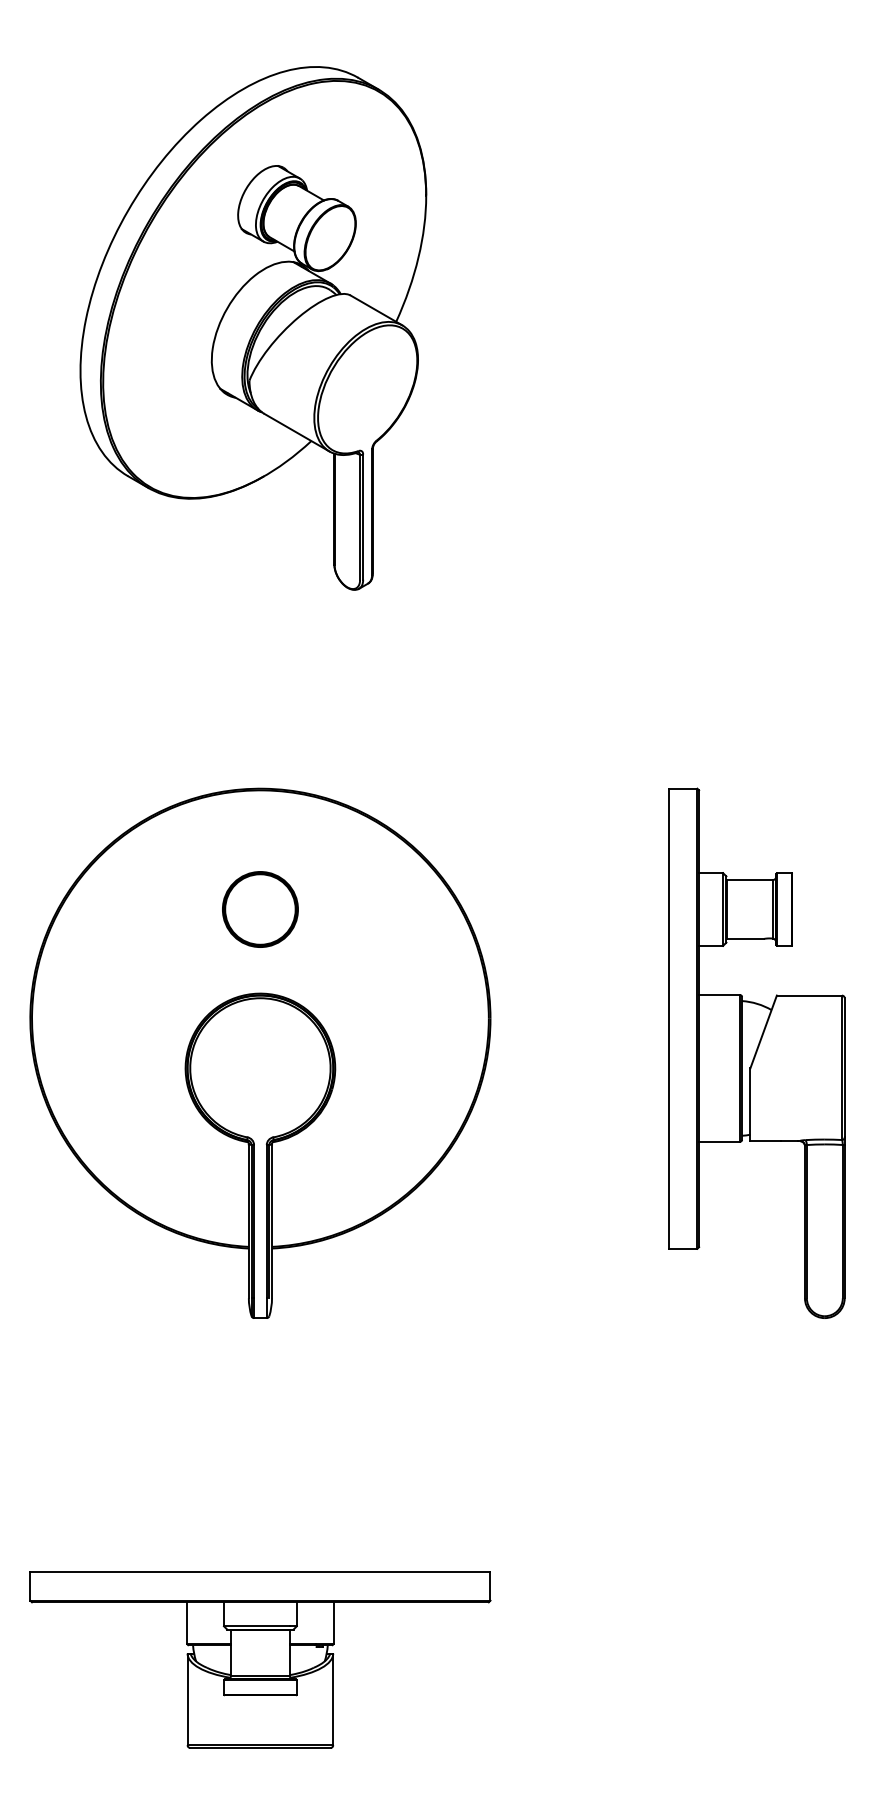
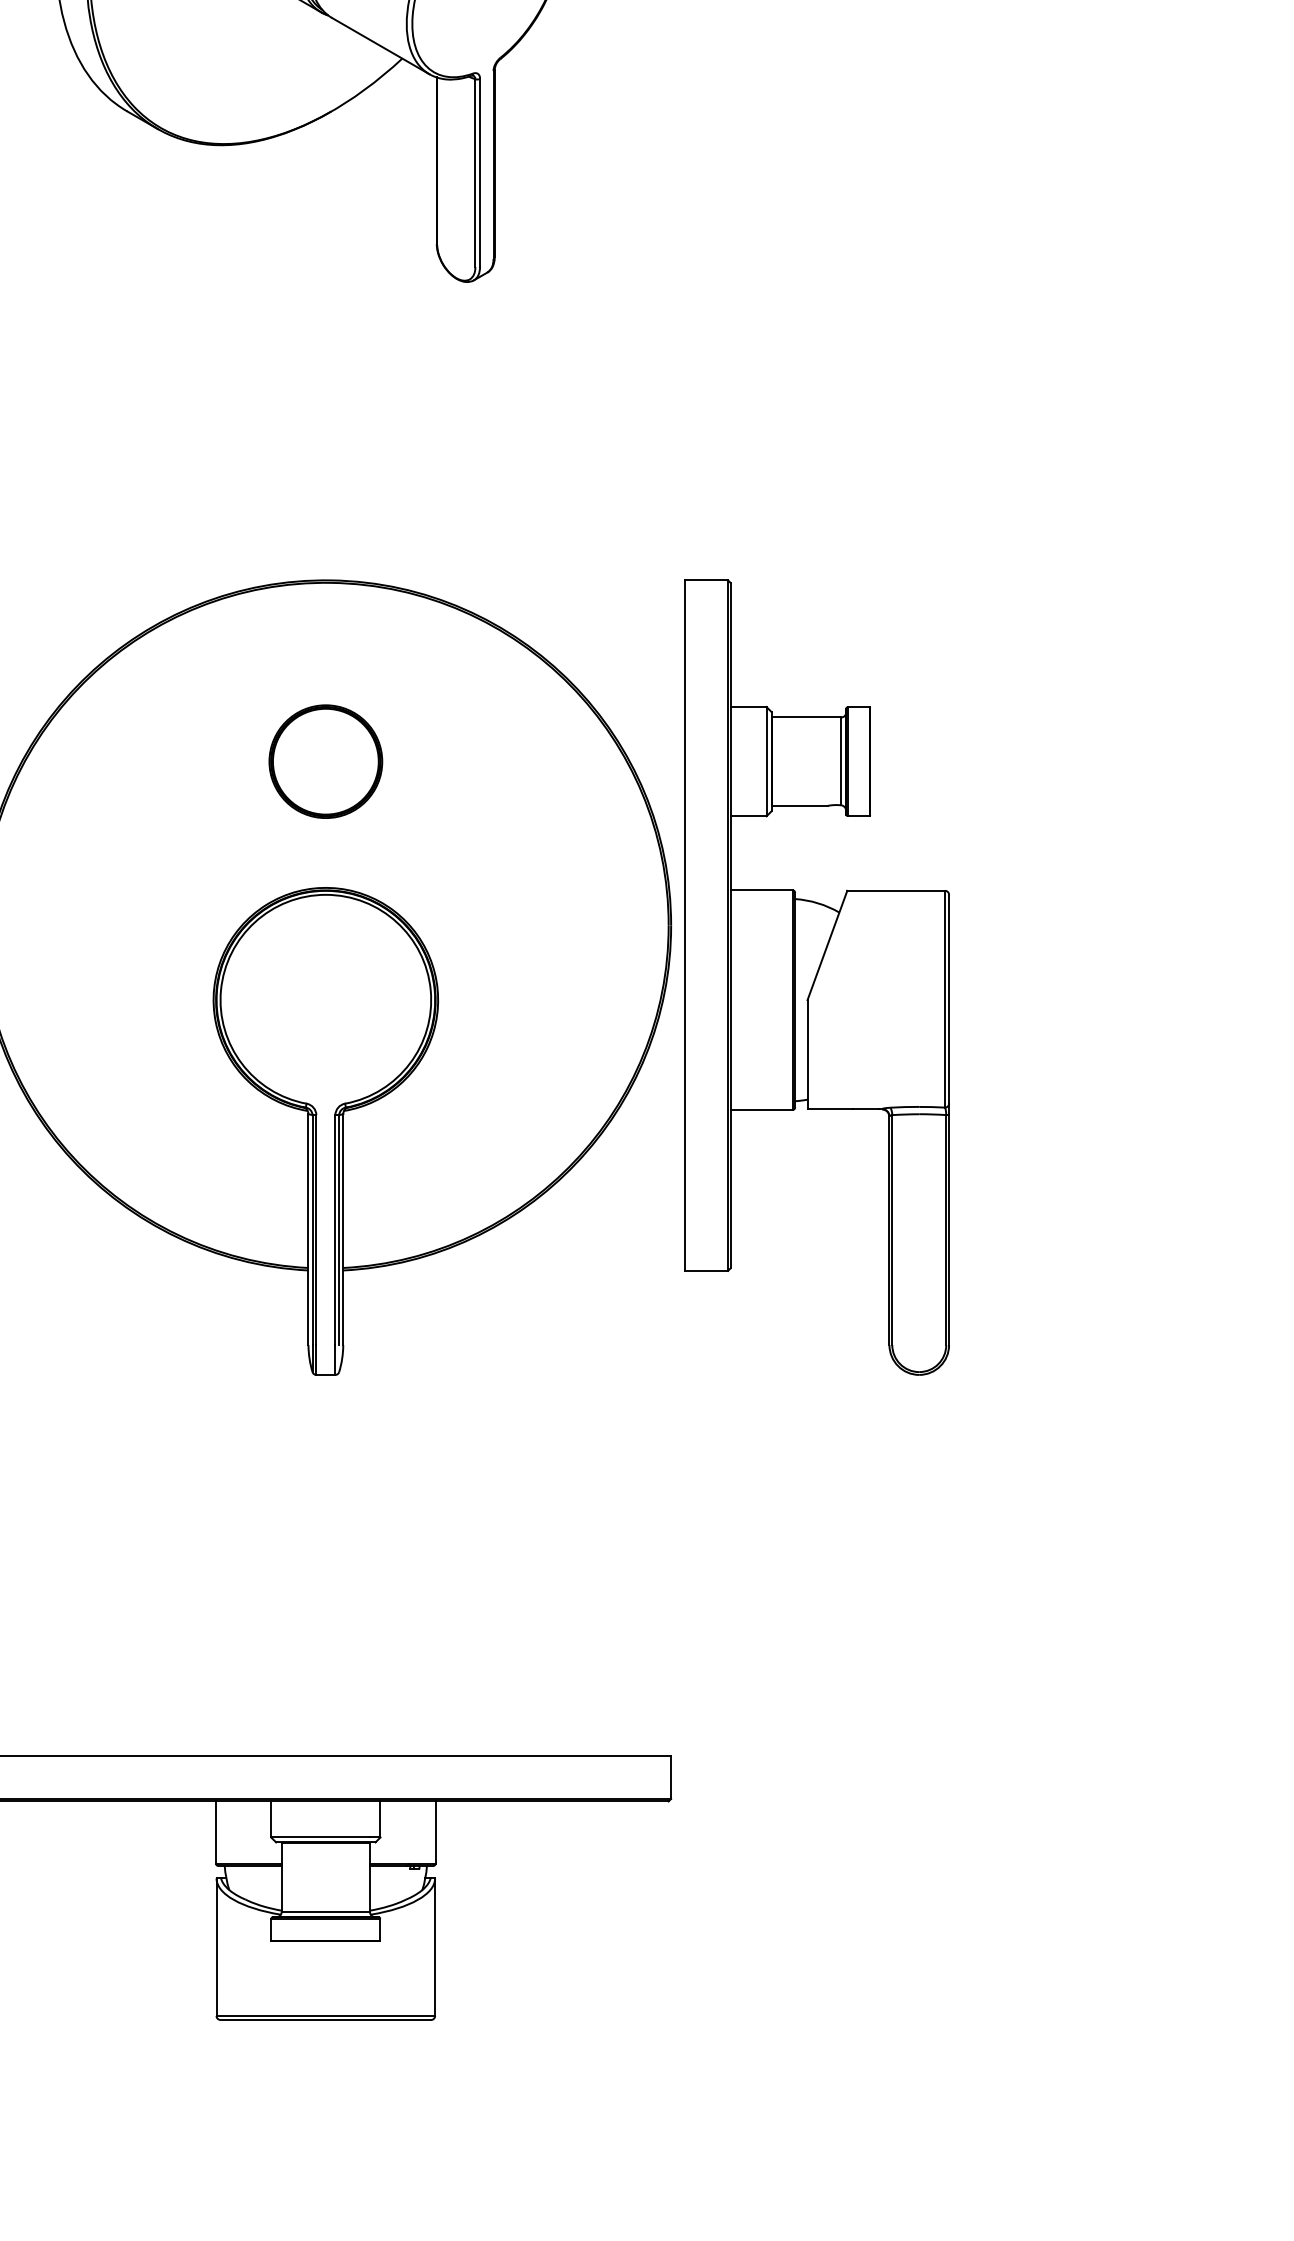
part: (756, 1052) -> (816, 976), moved

